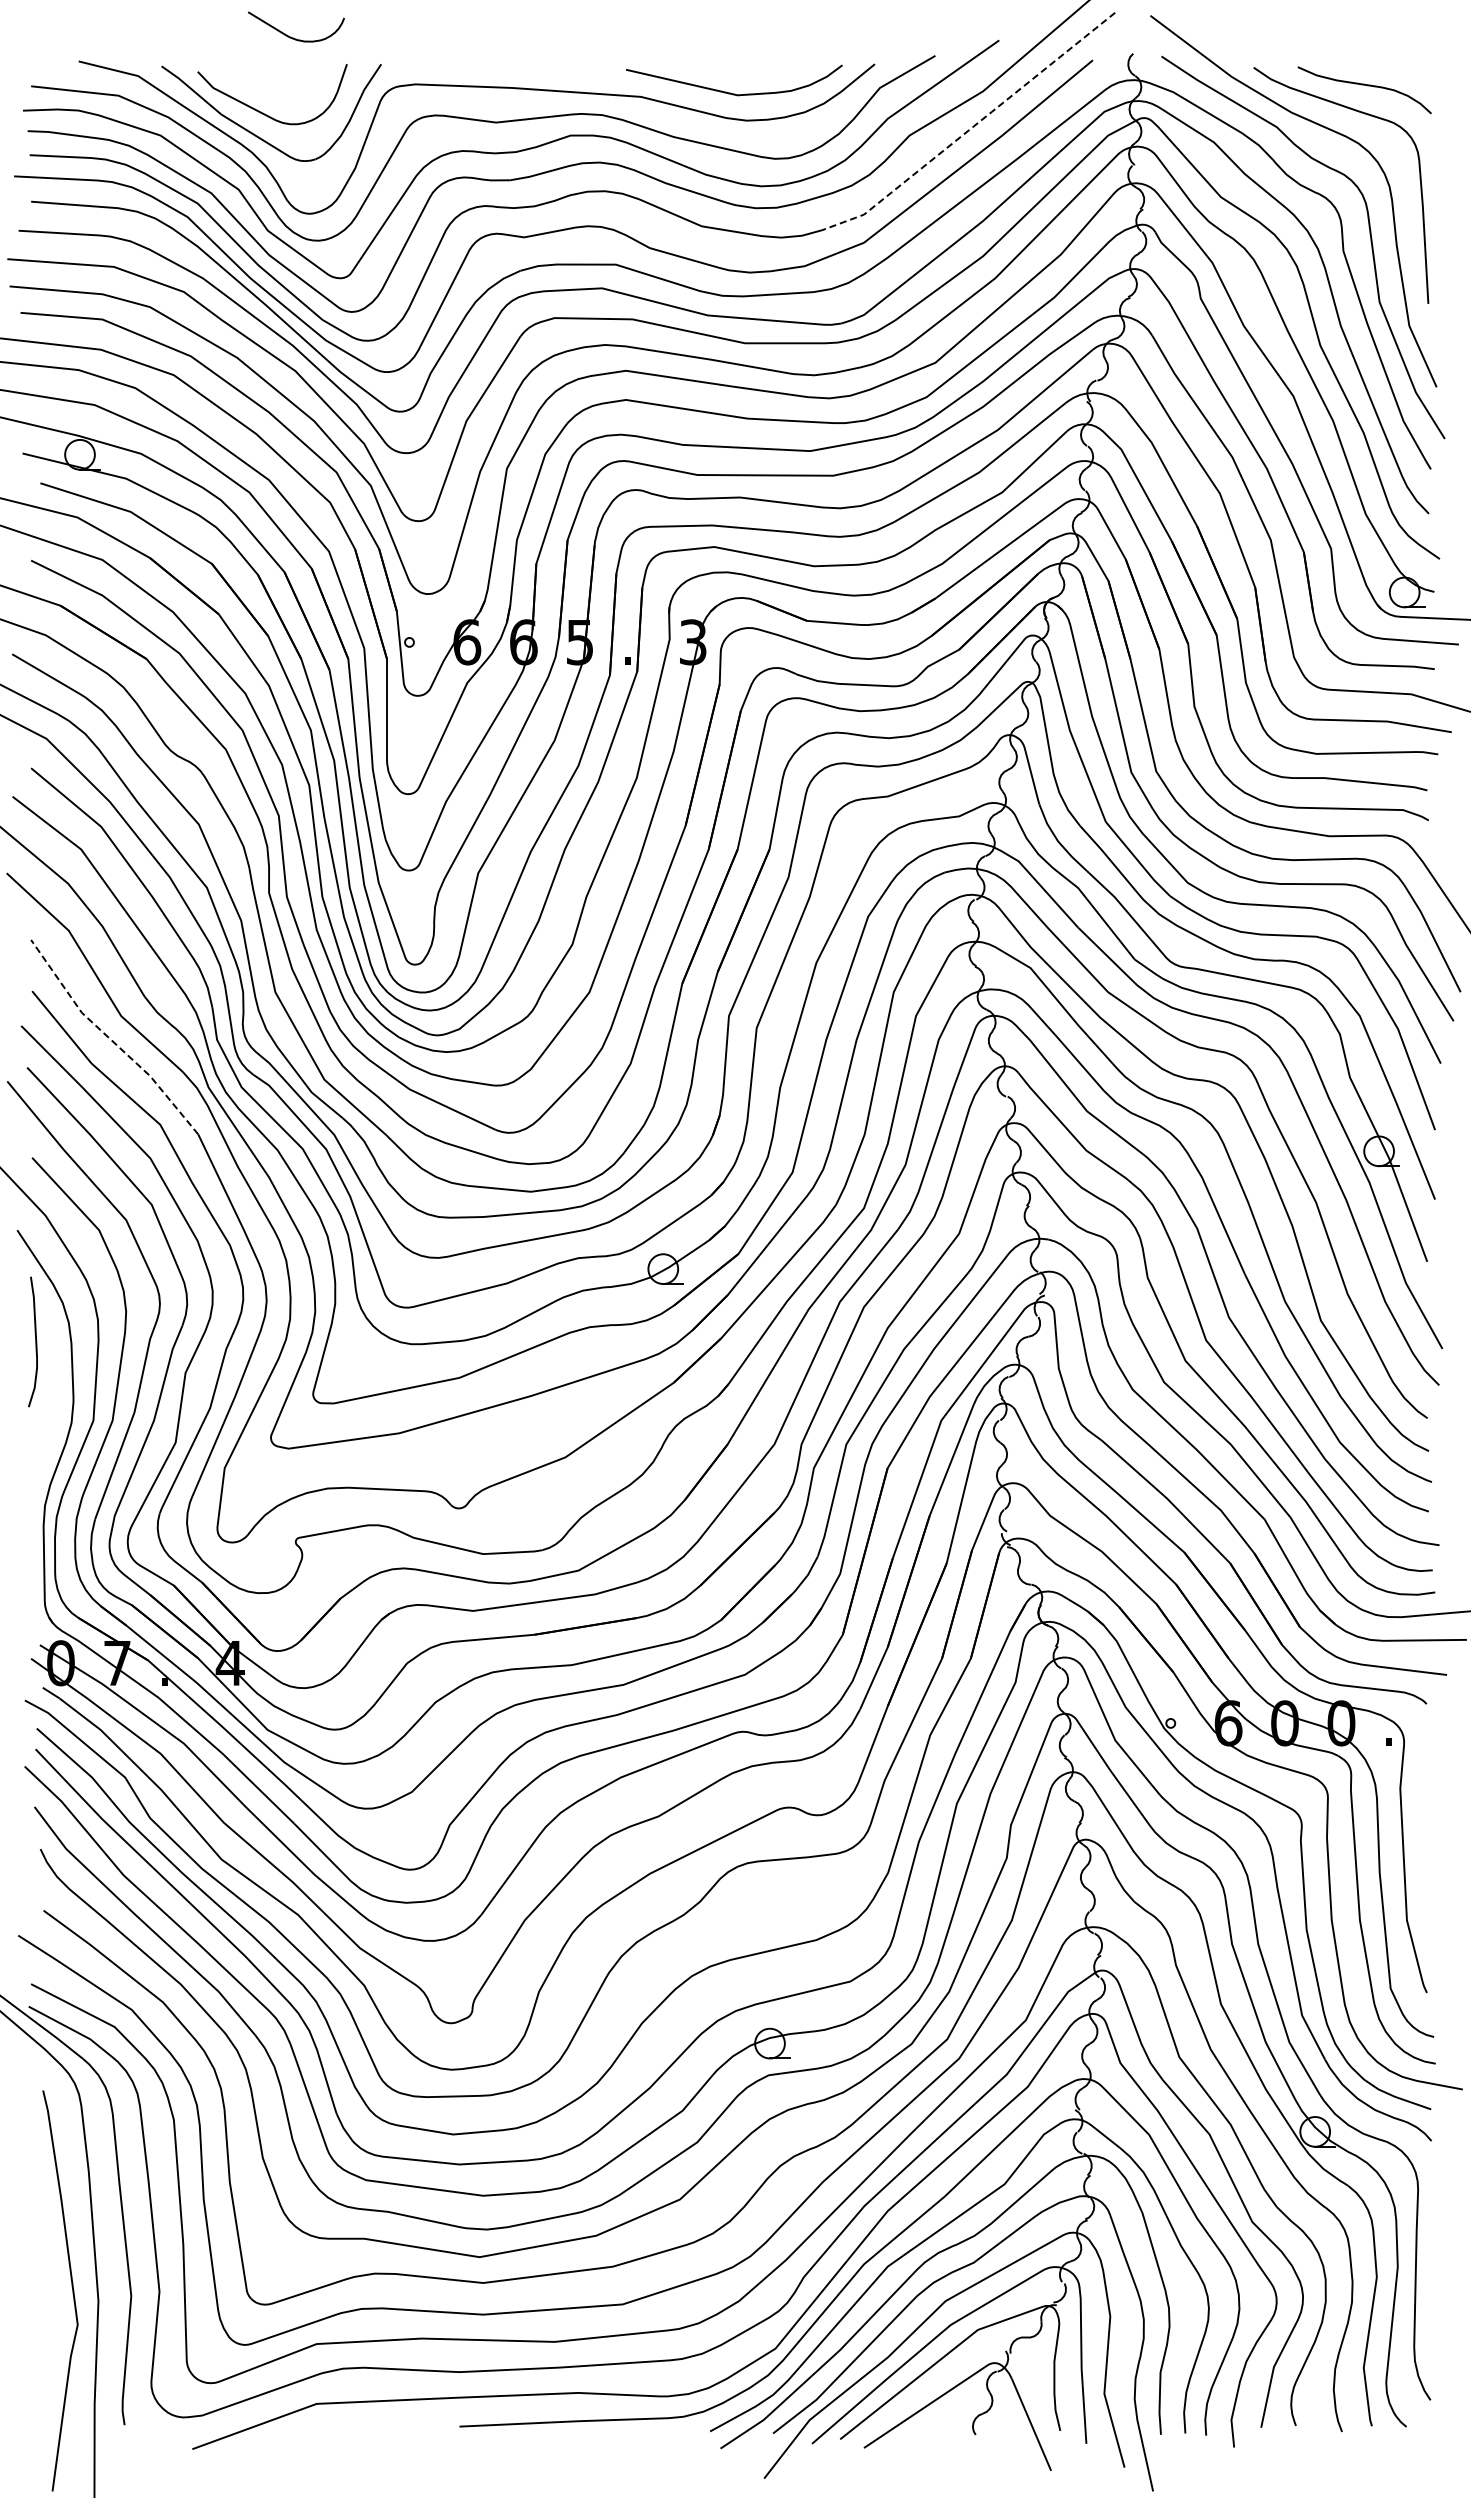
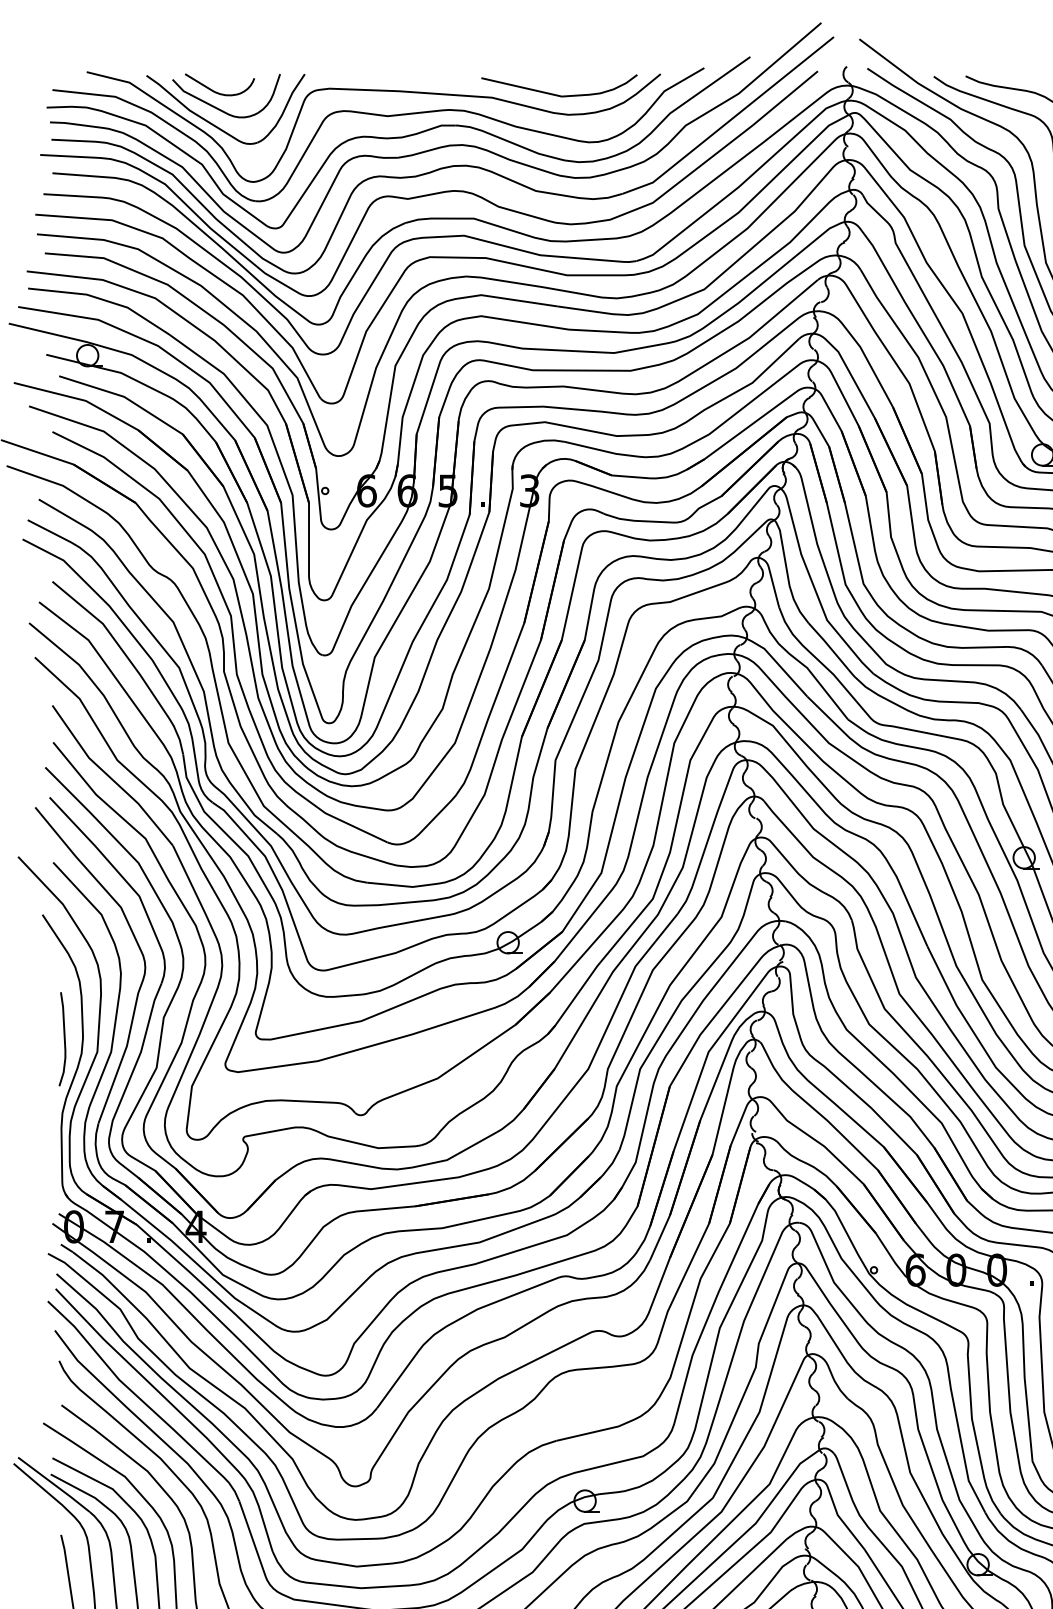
curve: (293, 37) -> (217, 92), moved
line: (971, 127) -> (730, 119), dashed -> solid
line: (111, 1040) -> (110, 777), dashed -> solid
curve: (35, 1341) -> (64, 1038), moved

